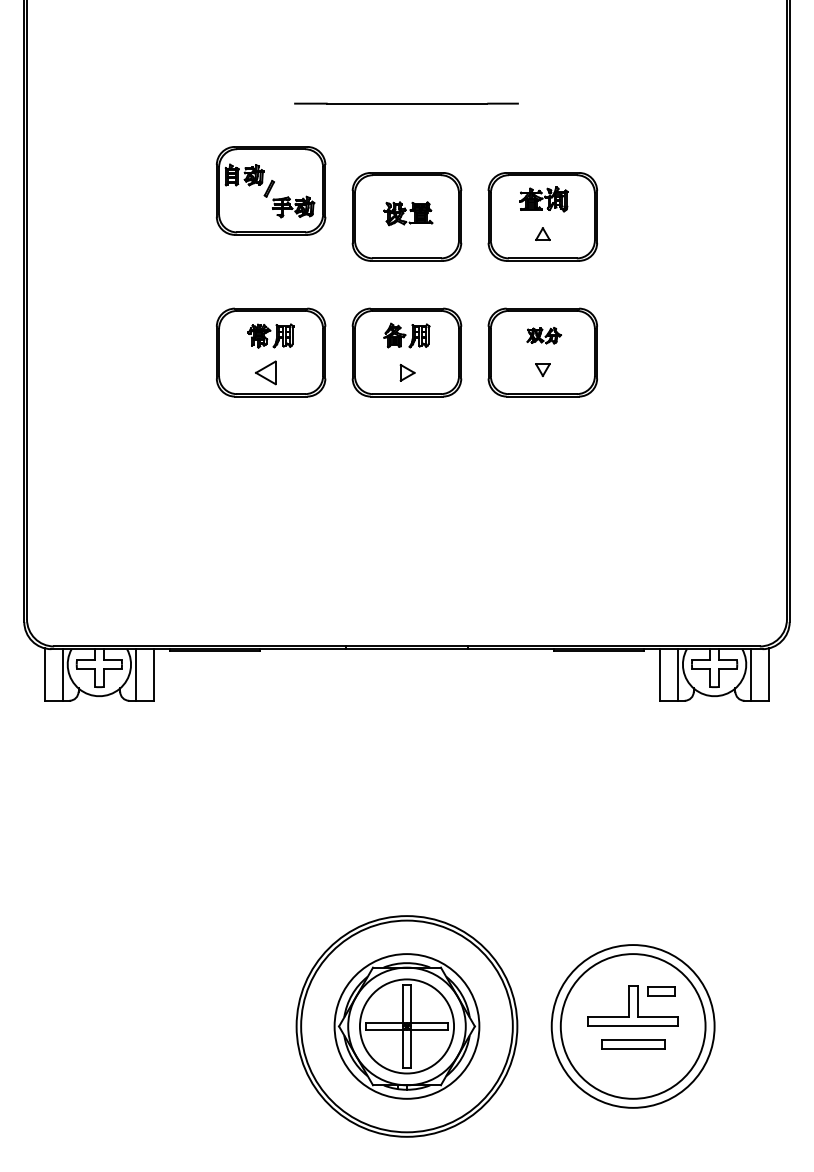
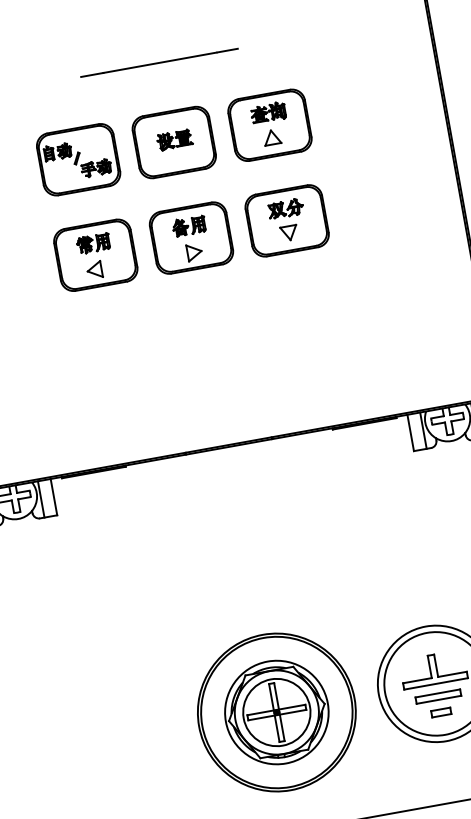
part: (271, 190) -> (78, 159), moved
part: (542, 233) -> (271, 137), size x1.67
part: (544, 335) -> (286, 208), size x1.43
part: (542, 369) -> (289, 232), size x1.67
part: (407, 372) -> (194, 252), size x1.43
part: (661, 991) -> (441, 712), moved

